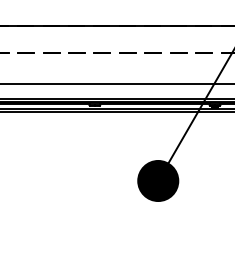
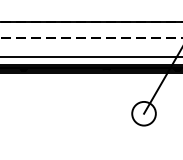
fill: (157, 180) -> (143, 113), removed

